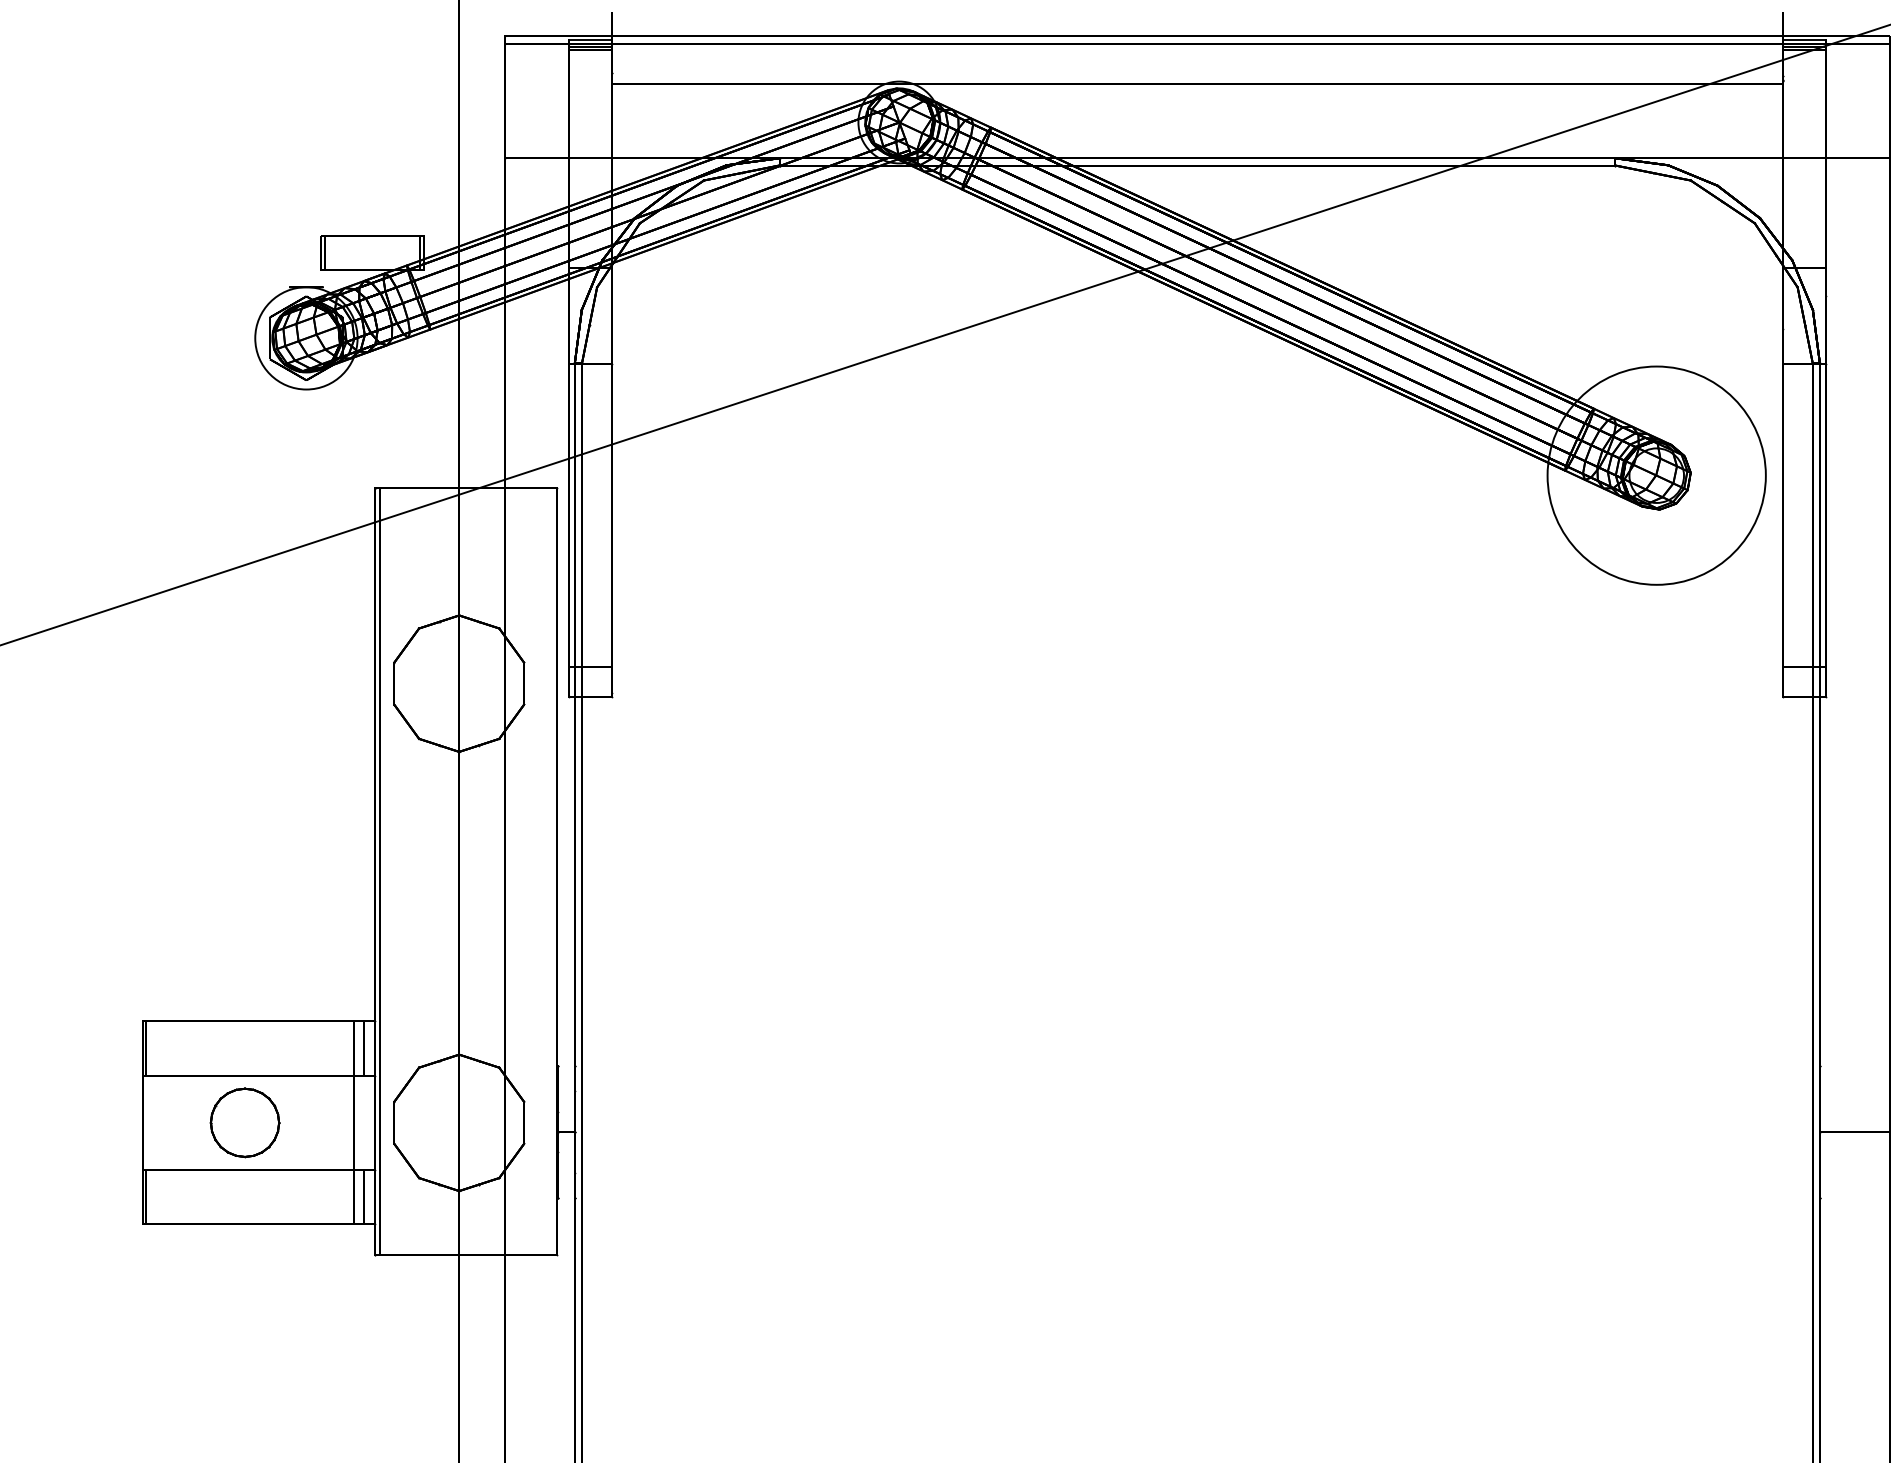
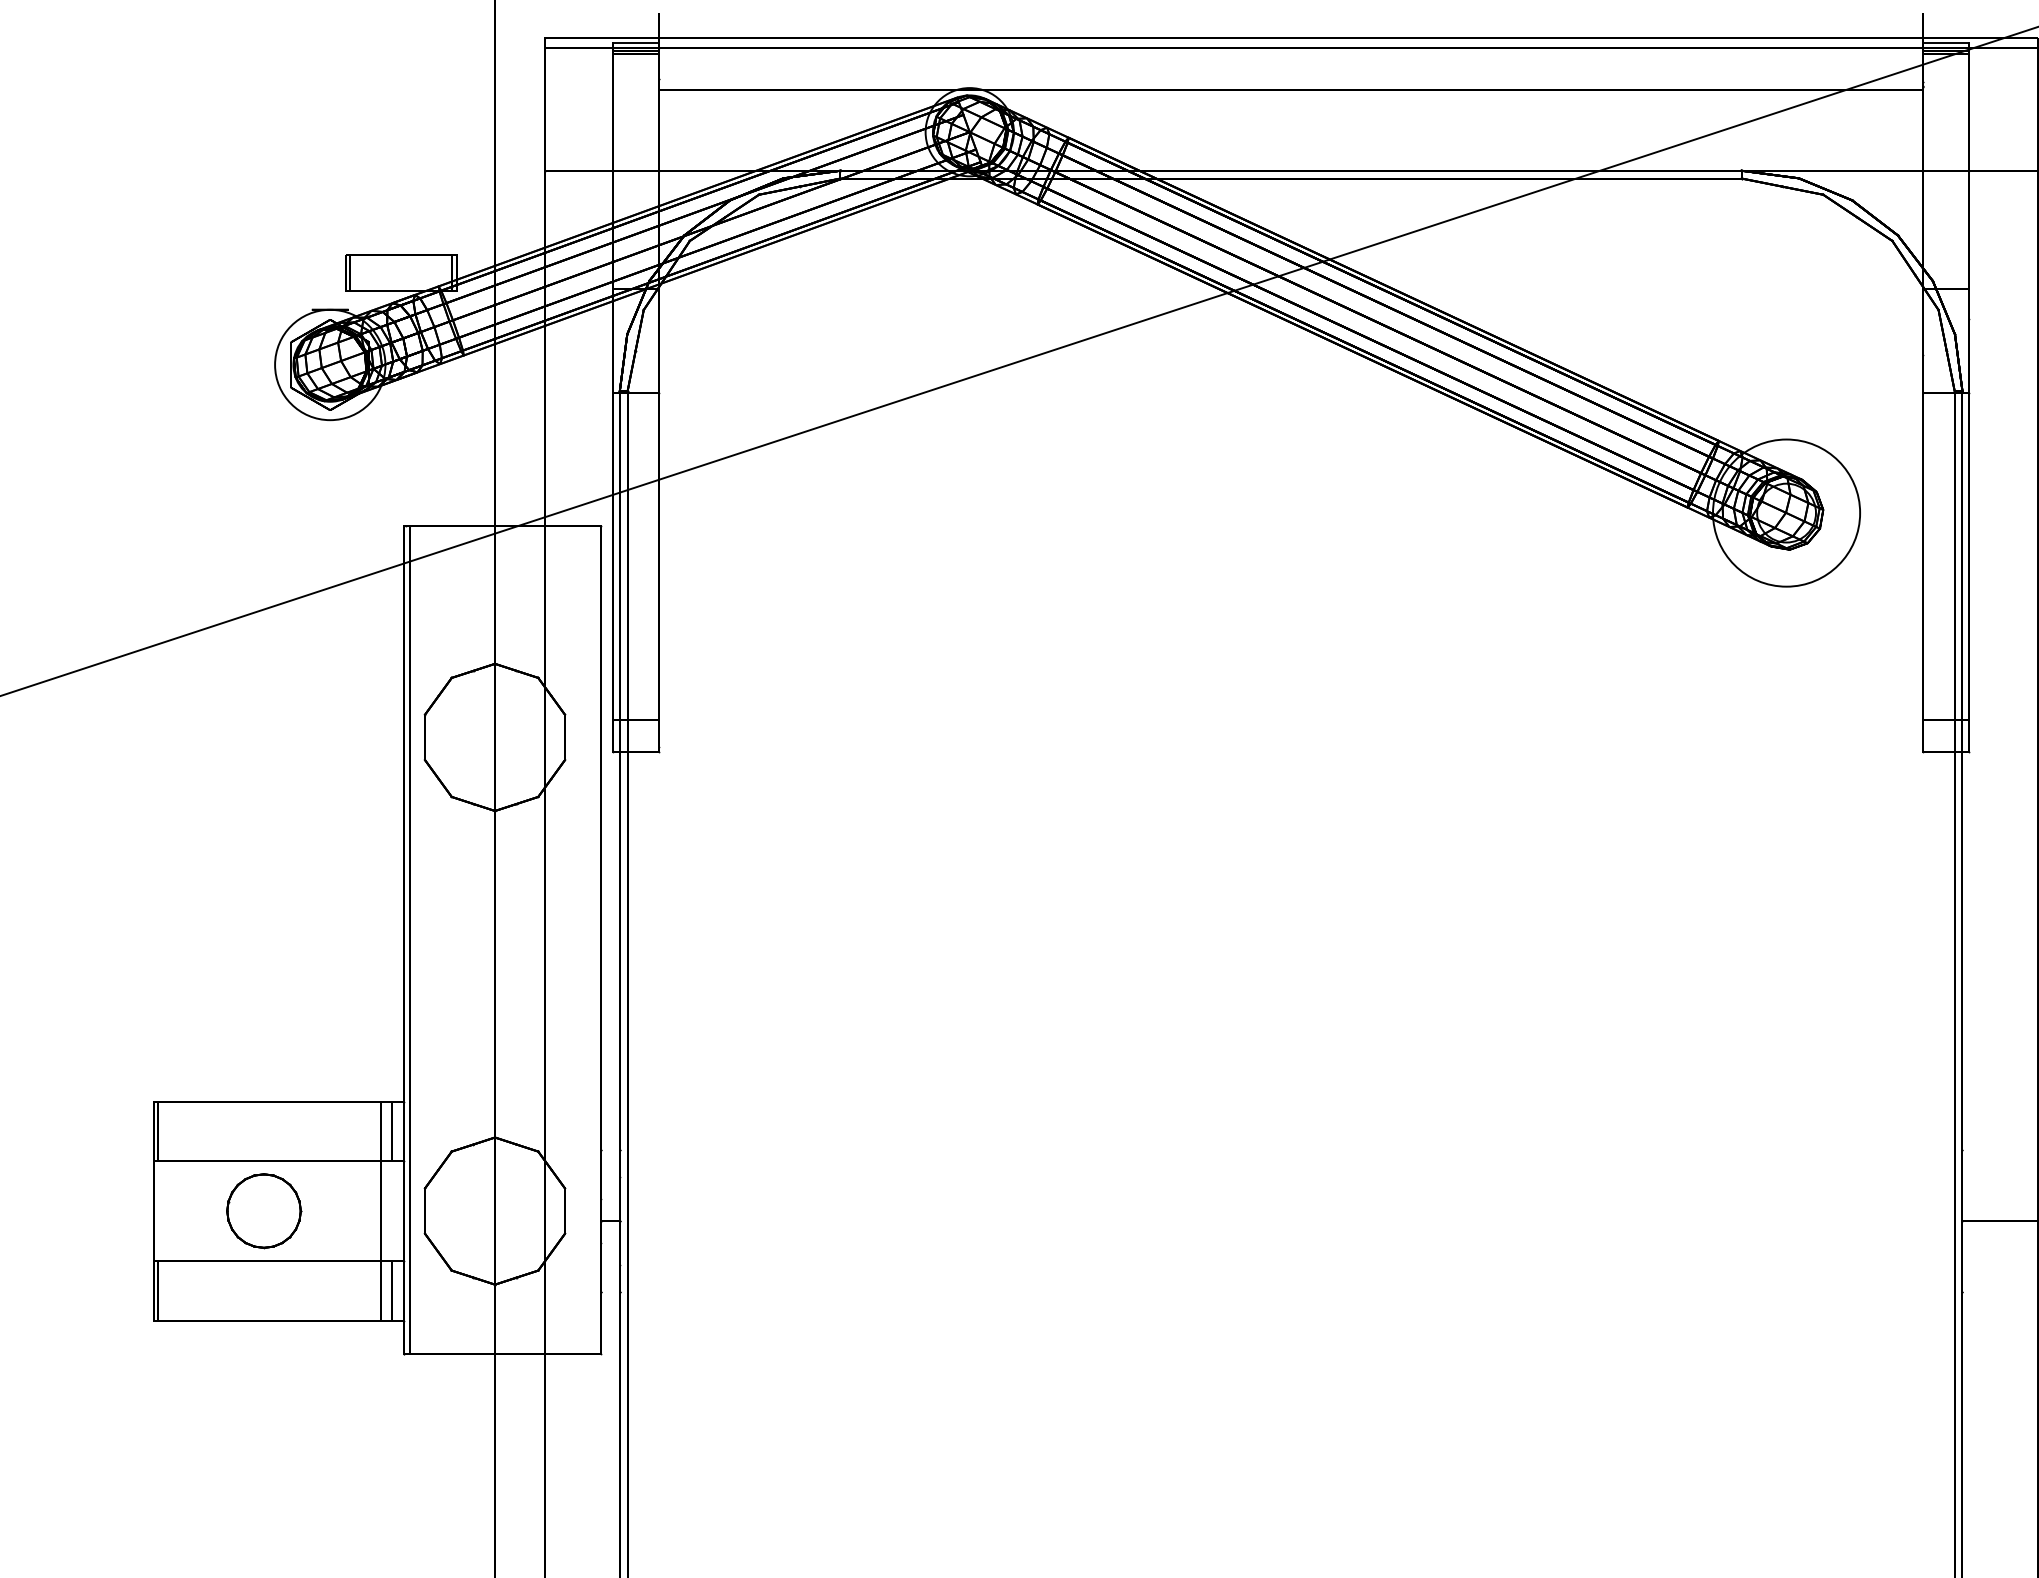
circle: (1656, 475) -> (1786, 512), size x0.62

